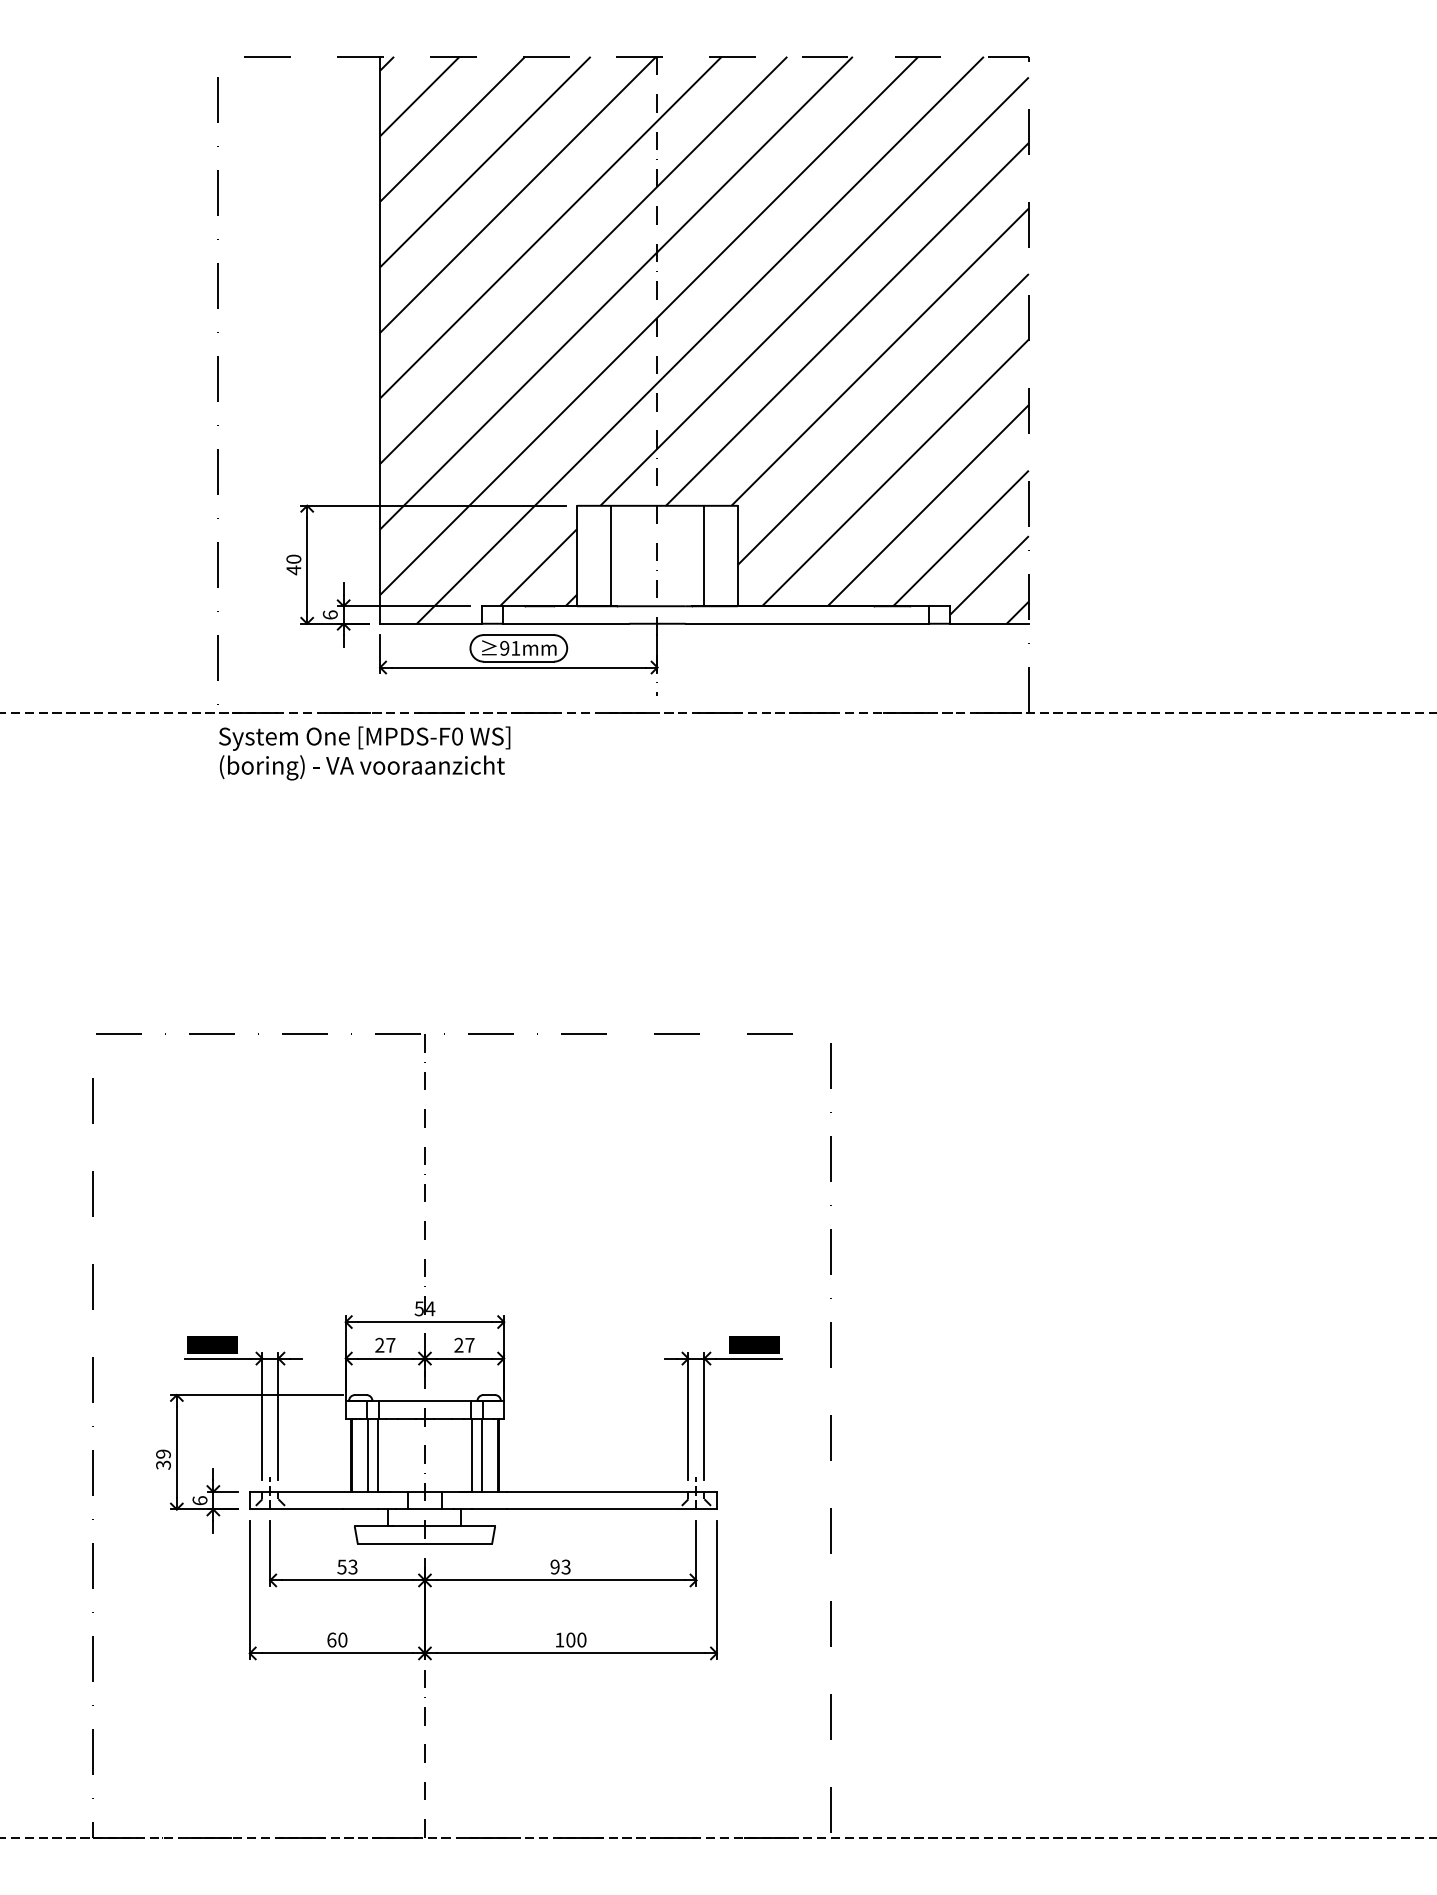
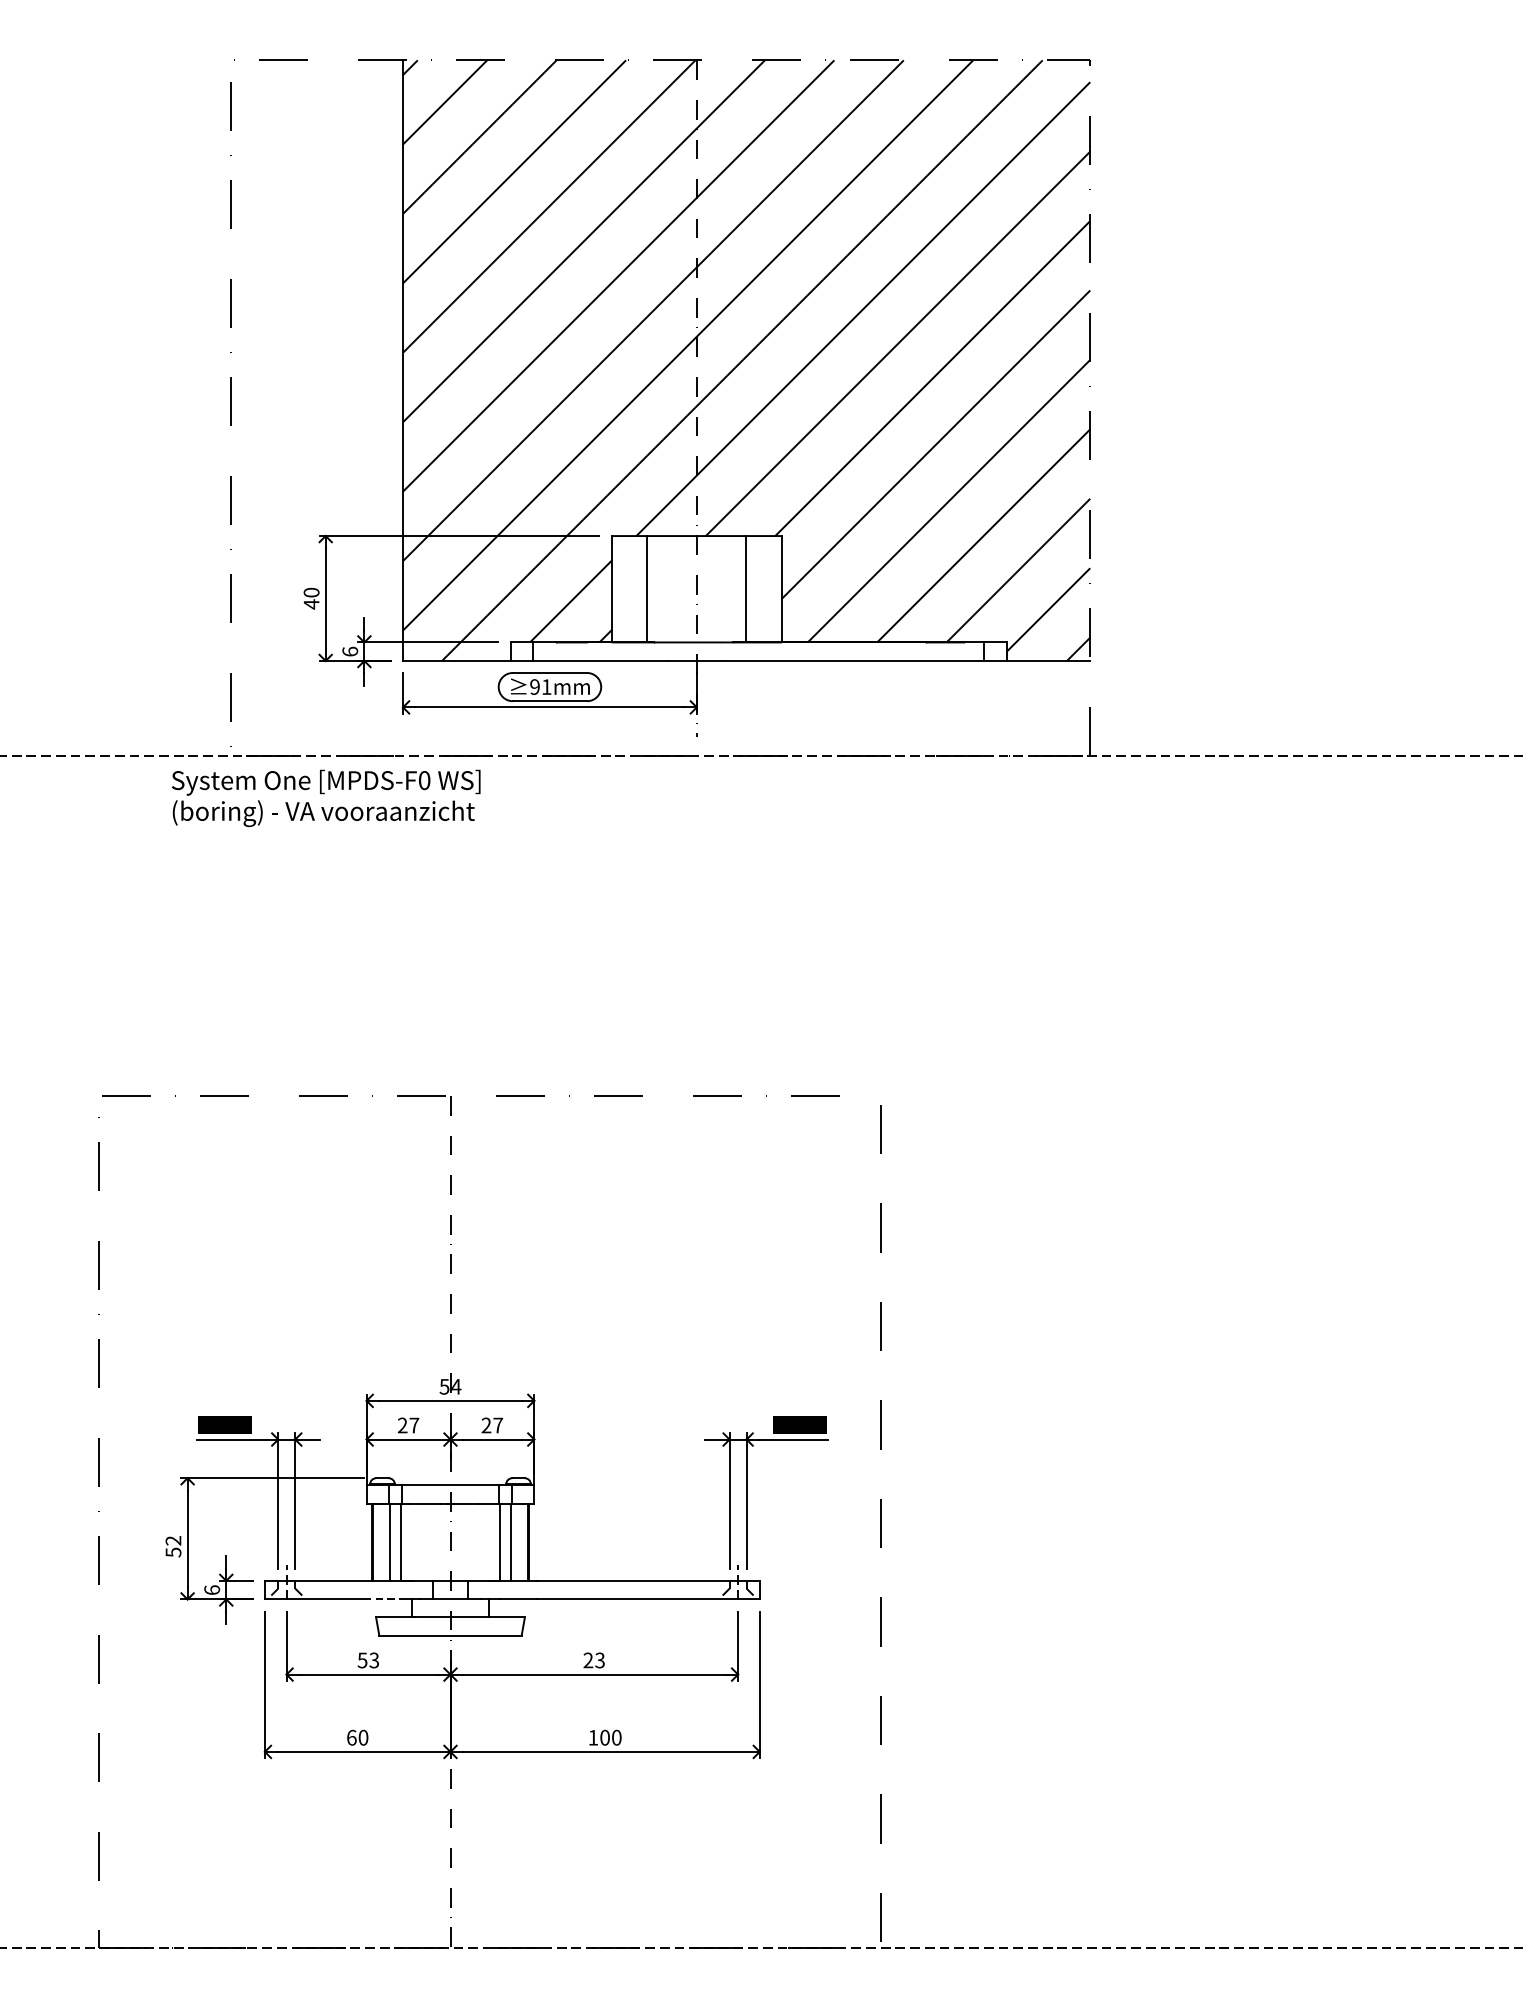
text: (364, 753) -> (326, 798), moved
text: (163, 1459) -> (173, 1546), 39 -> 52
line: (360, 1509) -> (382, 1599), solid -> dashed
text: (554, 1567) -> (587, 1660), 93 -> 23

